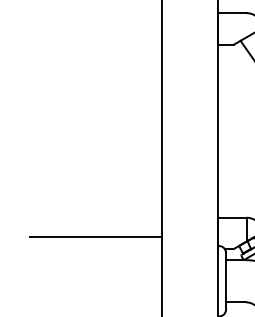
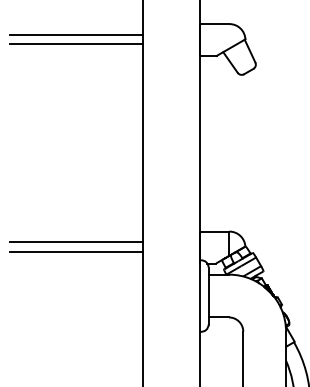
line: (95, 23) -> (76, 34), added
line: (95, 33) -> (76, 44), added
line: (95, 228) -> (76, 242), added

